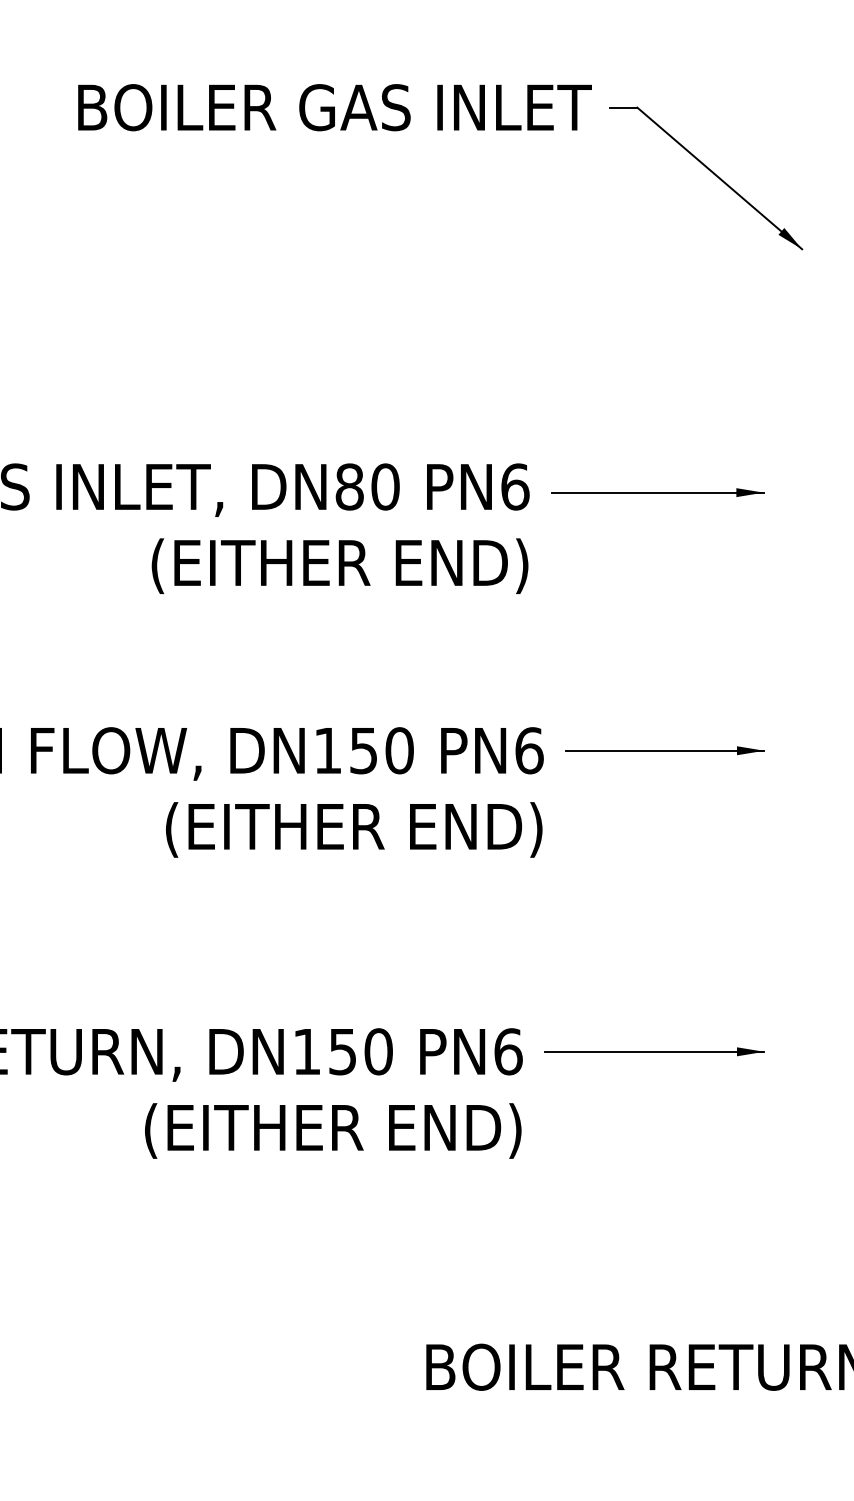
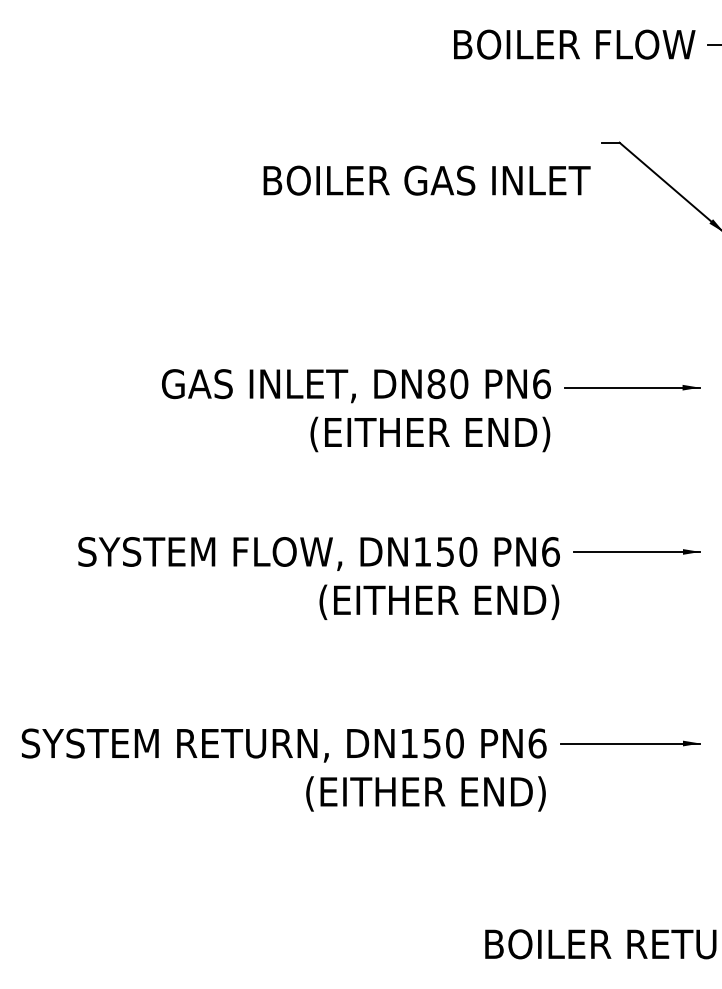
text: (333, 107) -> (426, 180), moved

